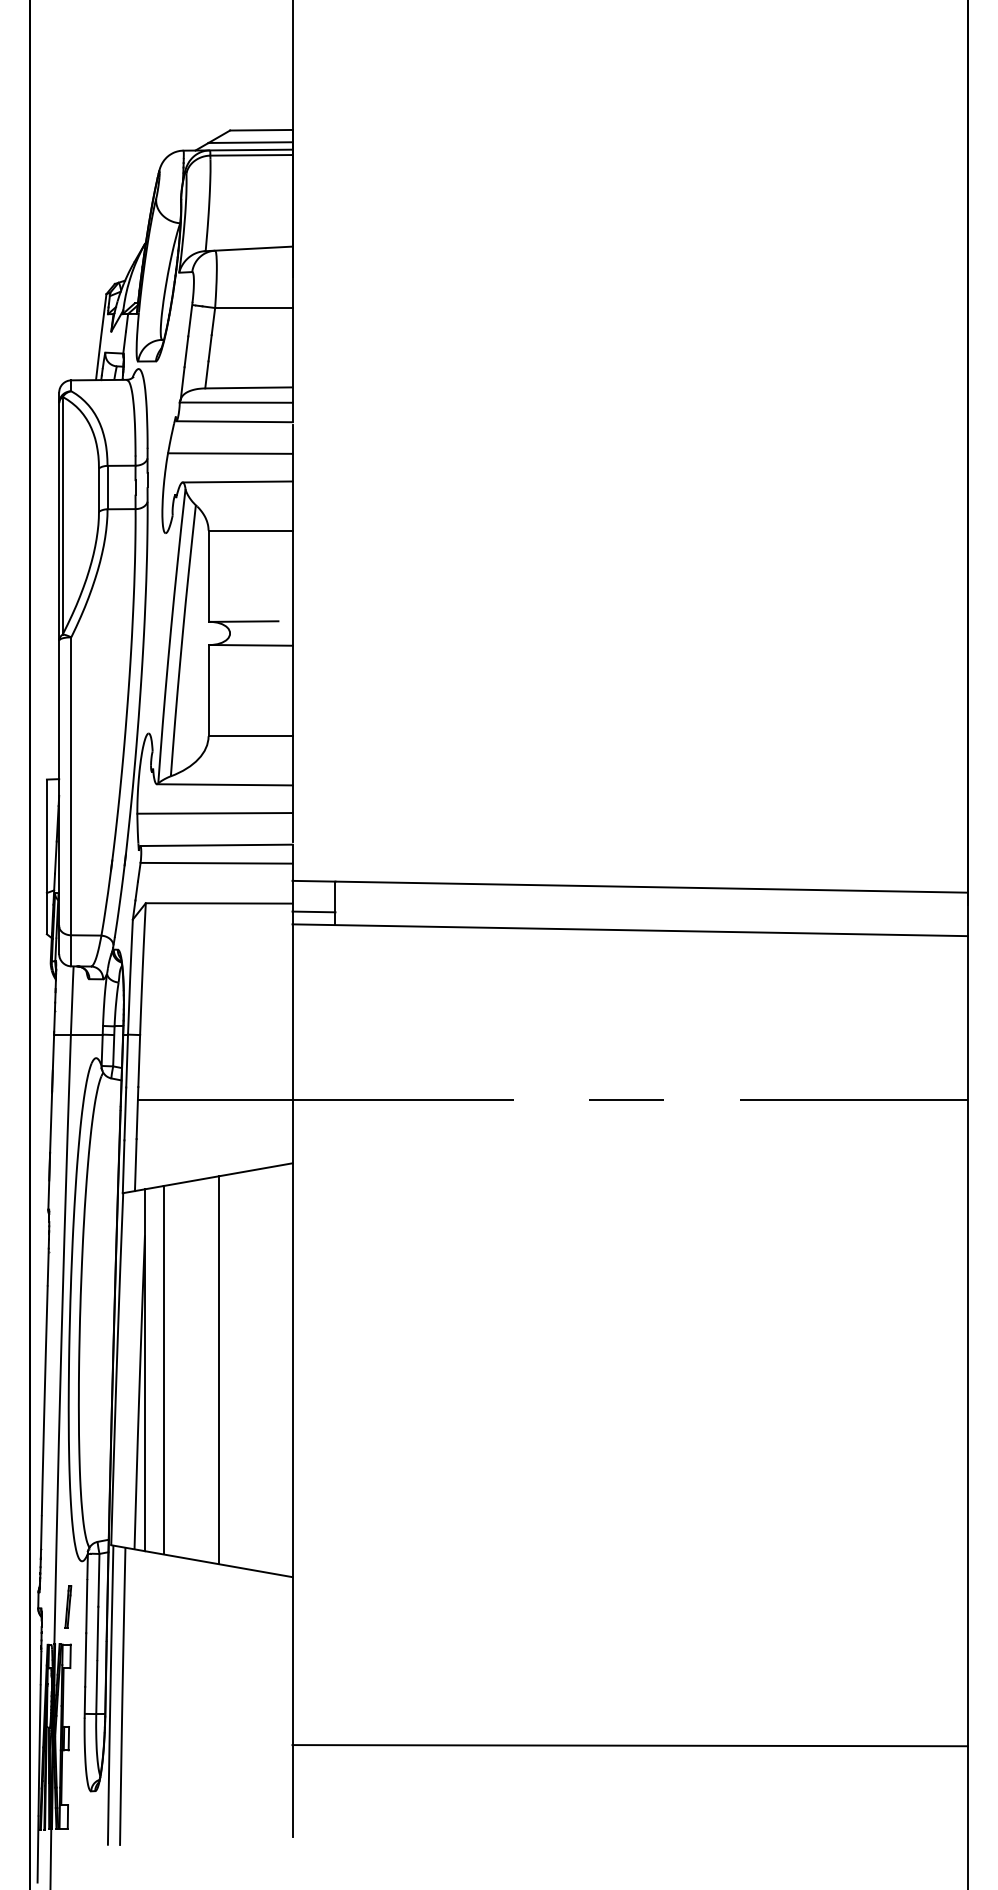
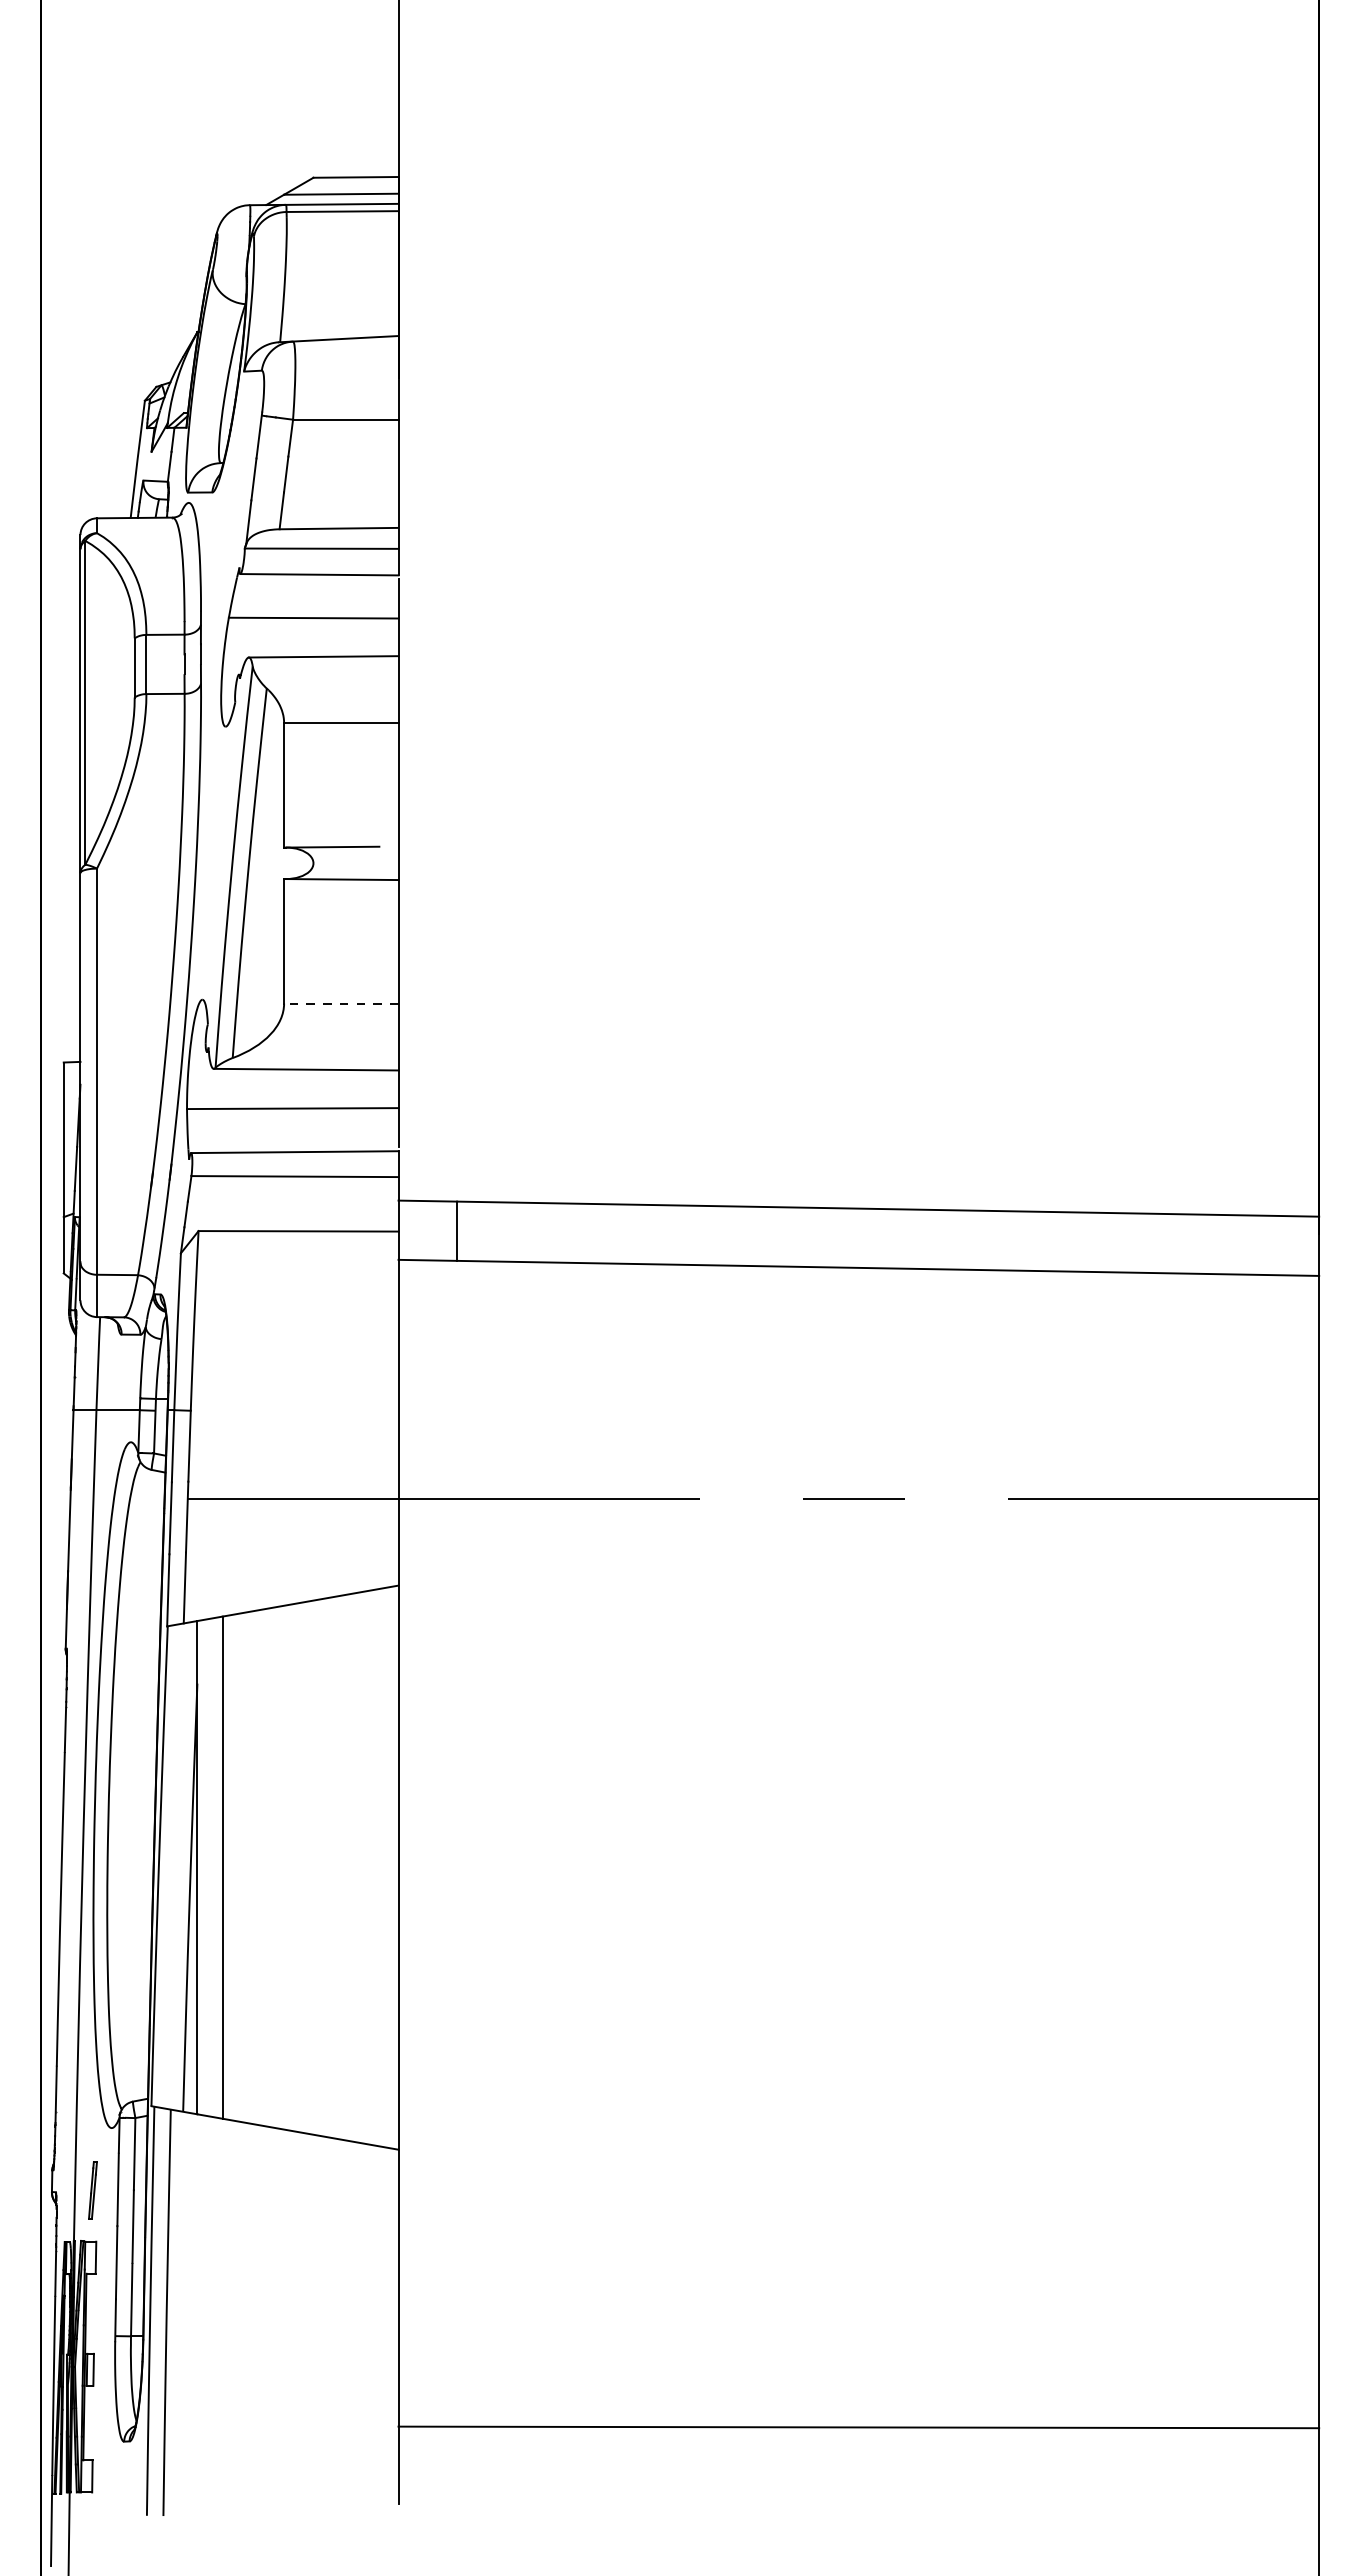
line: (249, 736) -> (340, 1003), solid -> dashed
line: (313, 911) -> (427, 1242), removed
line: (219, 1370) -> (298, 1867), removed
line: (629, 1745) -> (858, 2427), moved

